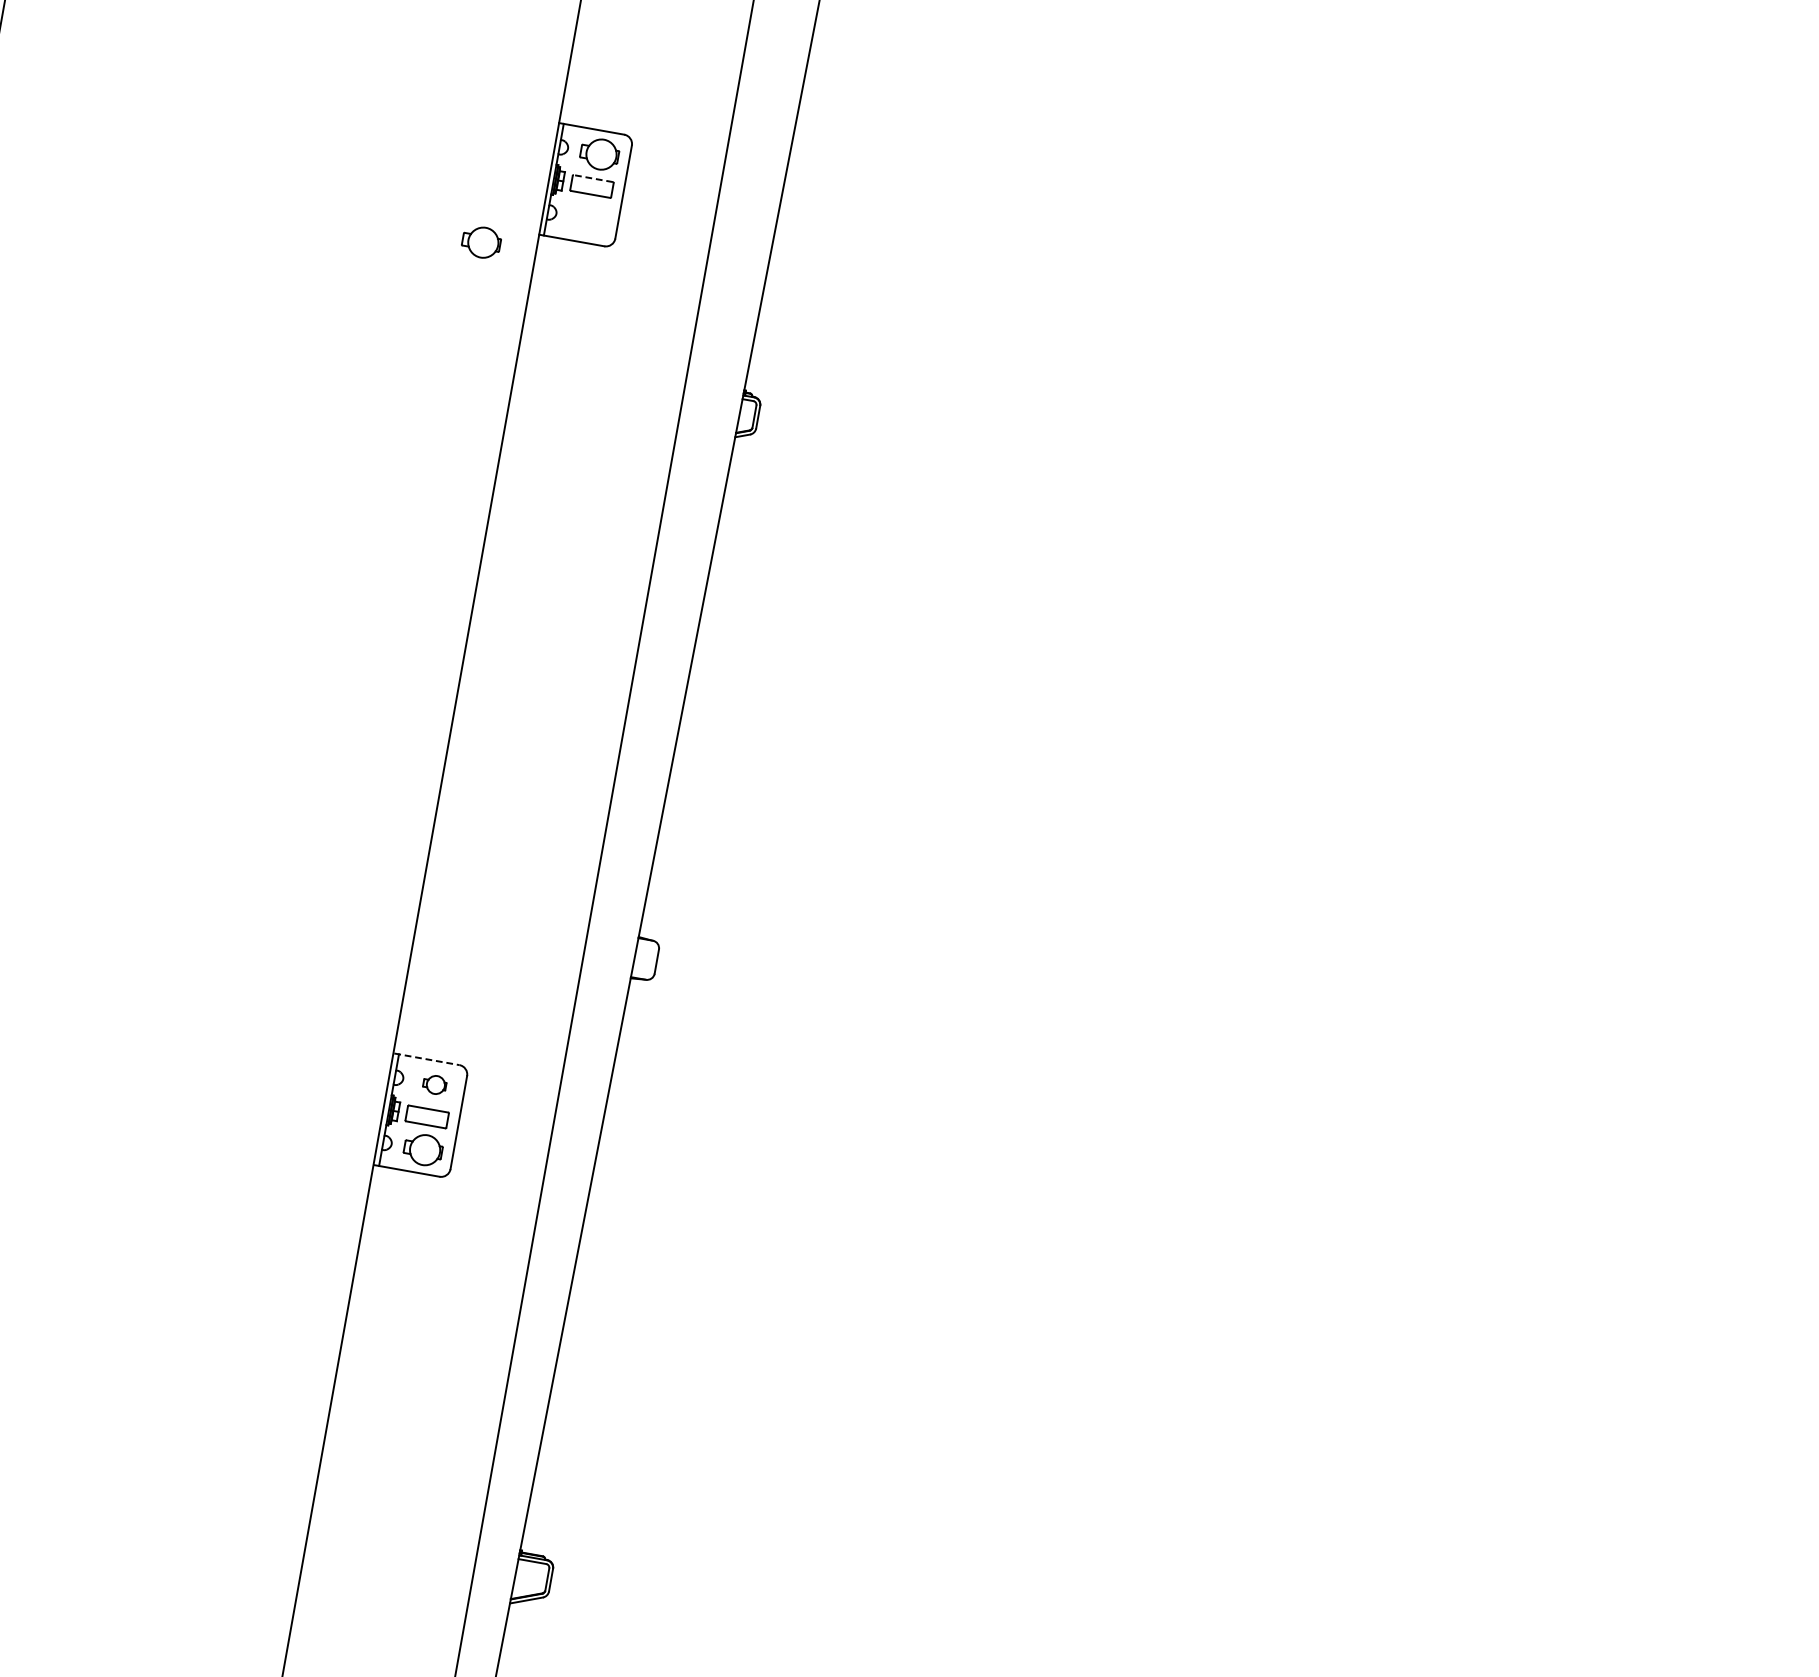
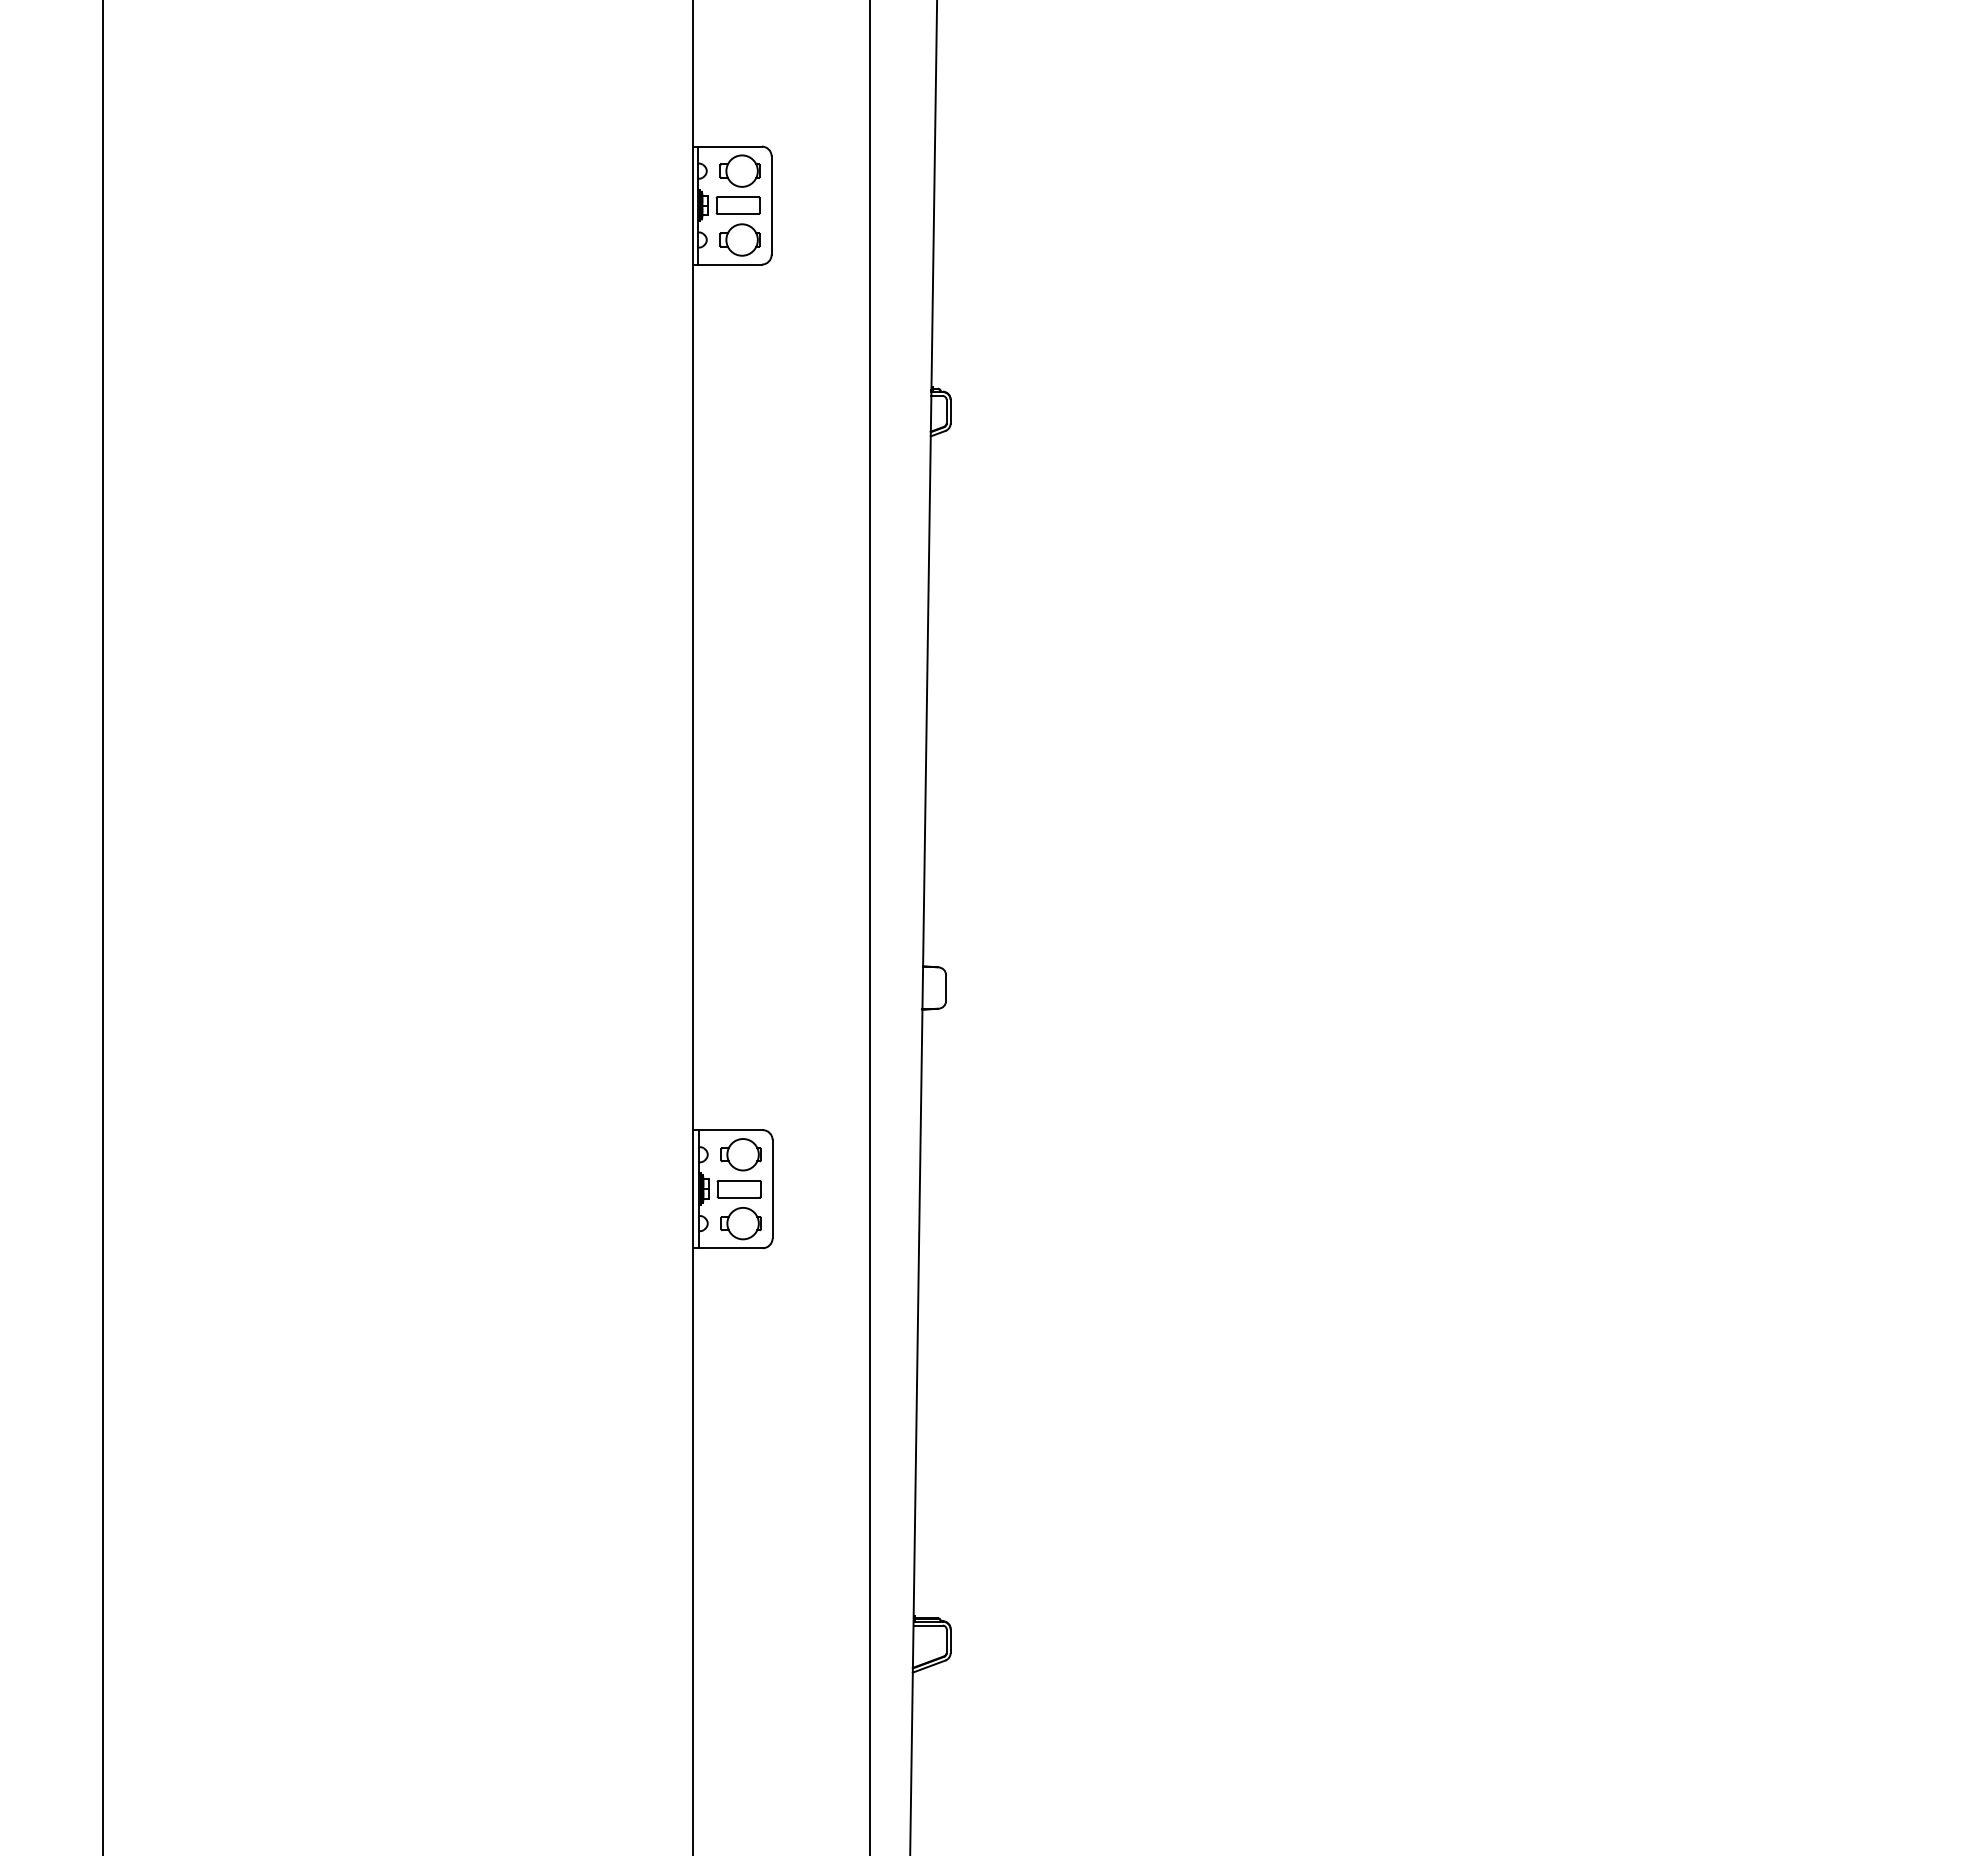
line: (593, 178) -> (738, 197), dashed -> solid
part: (480, 241) -> (739, 239), moved
line: (426, 1059) -> (728, 1130), dashed -> solid
part: (434, 1084) -> (740, 1154), size x1.67

